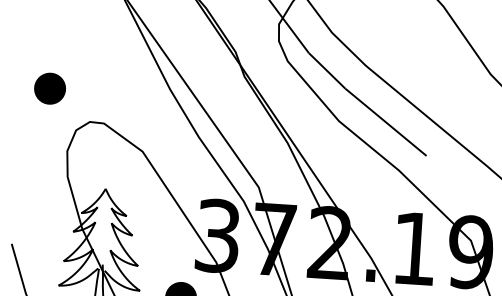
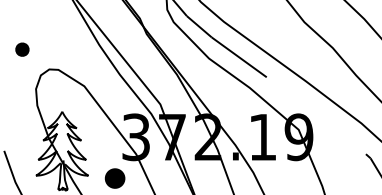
part: (50, 88) -> (22, 49), size x0.7

